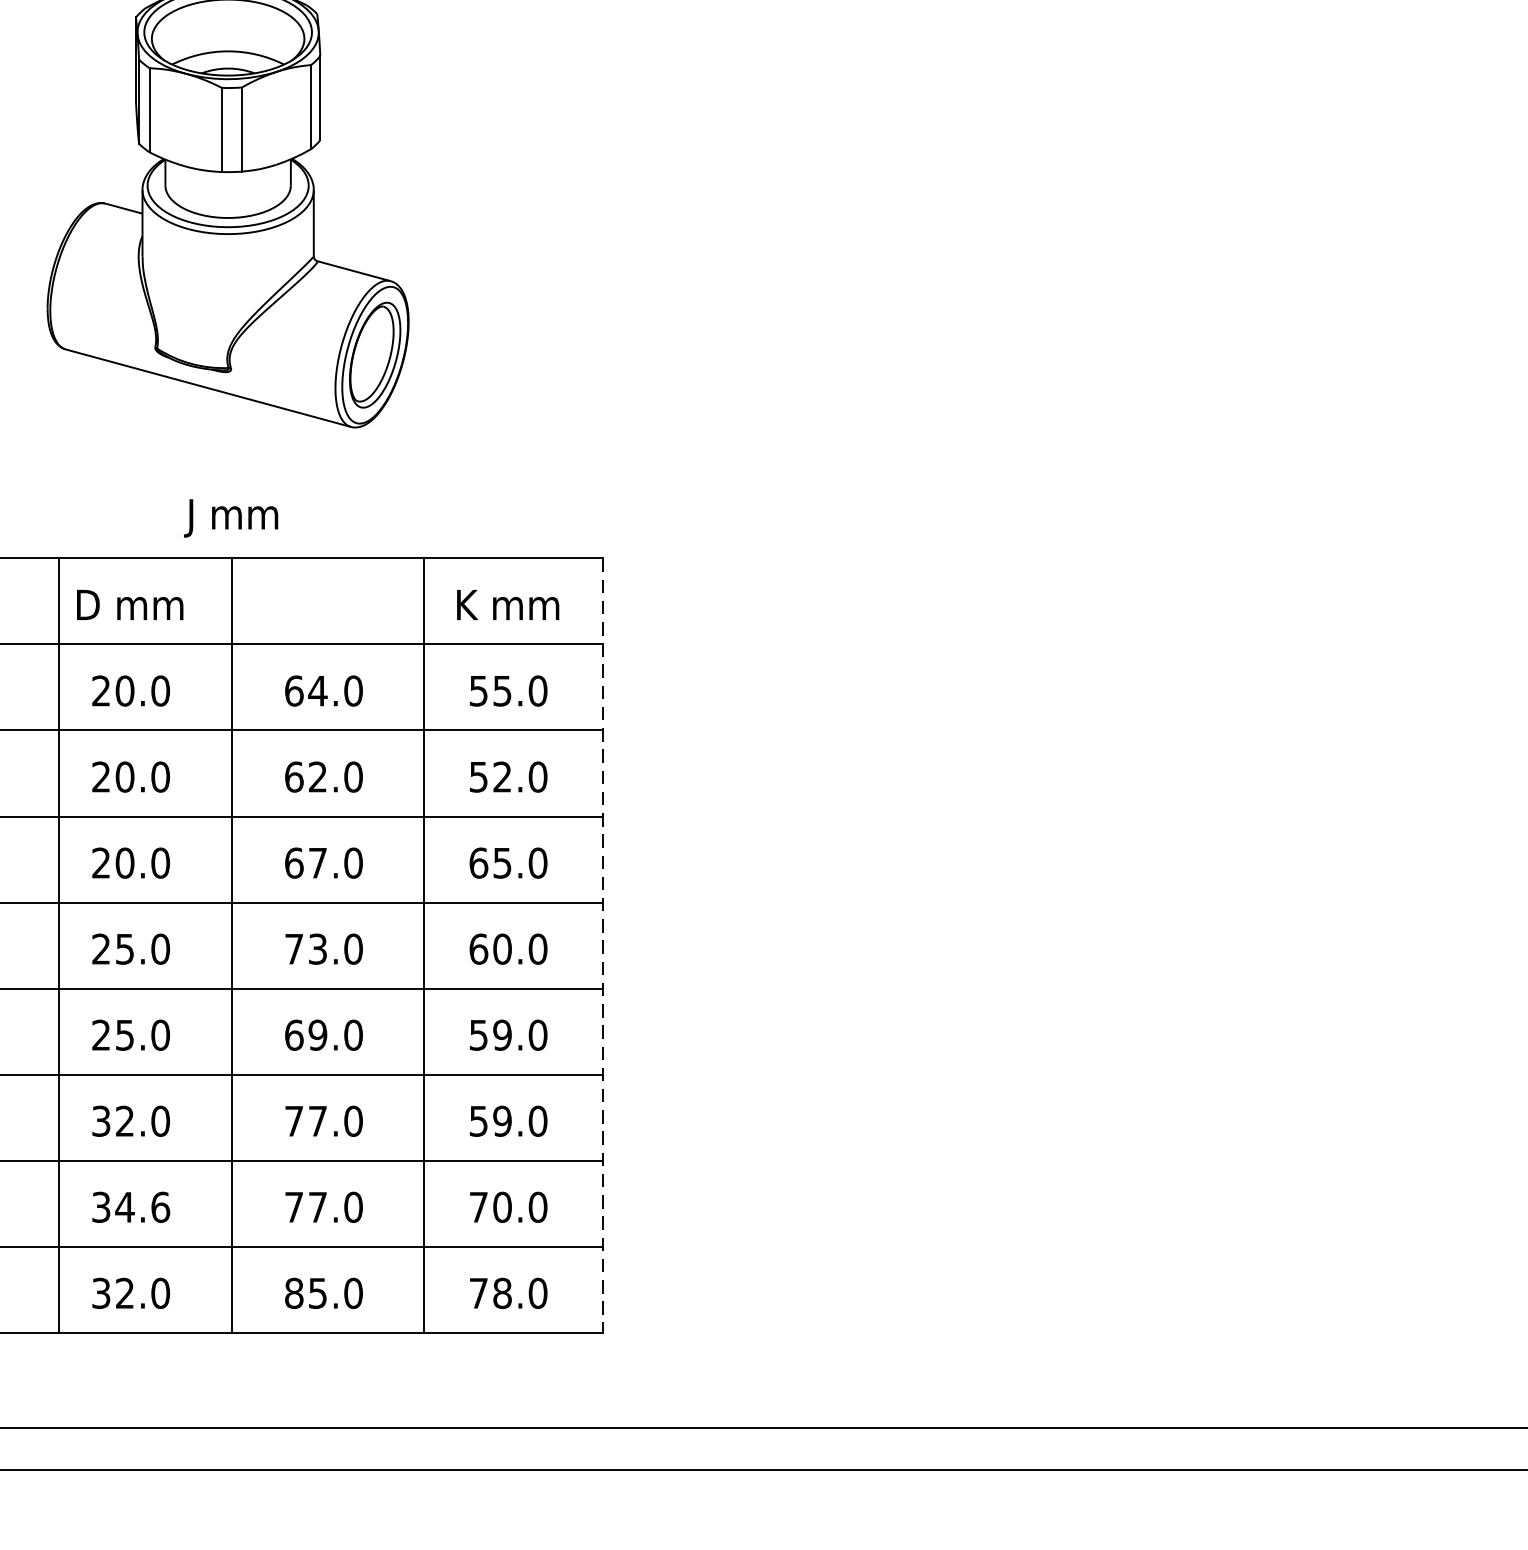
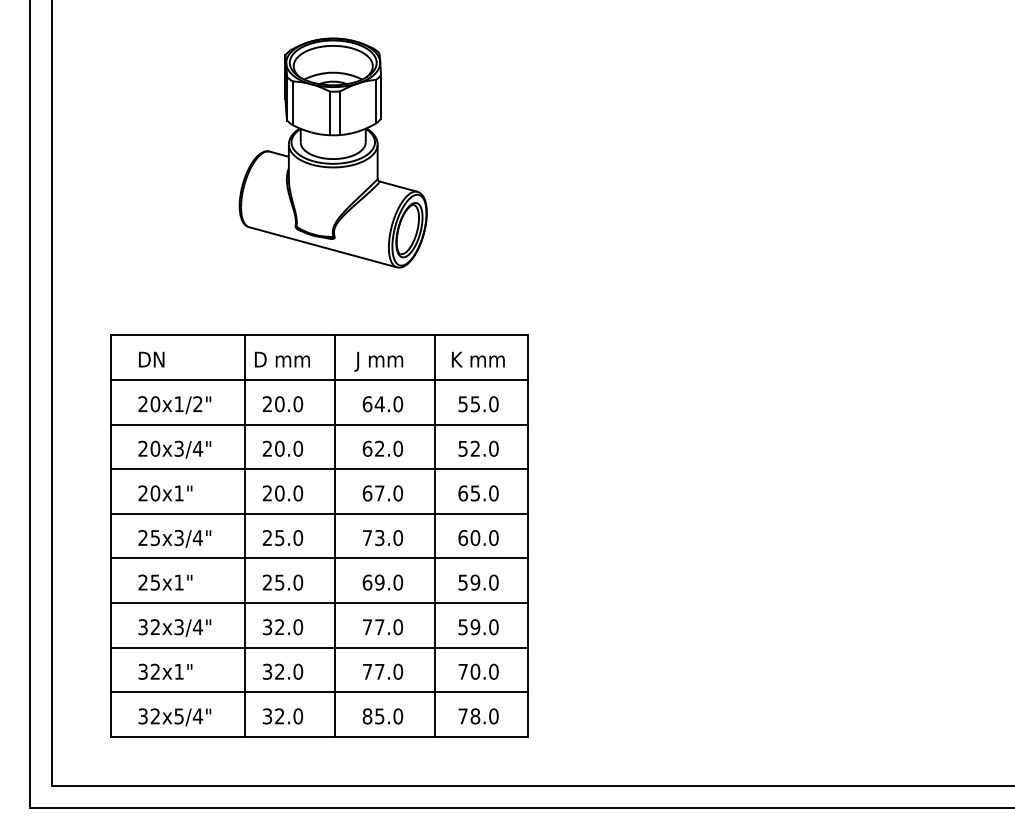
text: (230, 517) -> (378, 361), moved
line: (602, 946) -> (527, 536), dashed -> solid
text: (141, 1206) -> (288, 671), 34.6 -> 32.0

